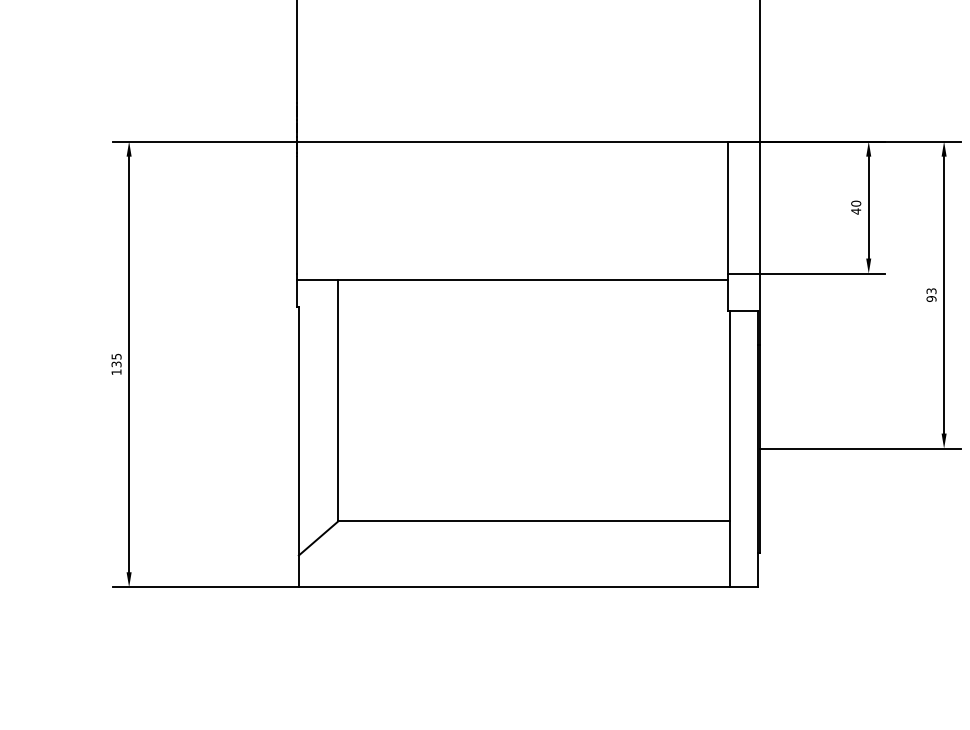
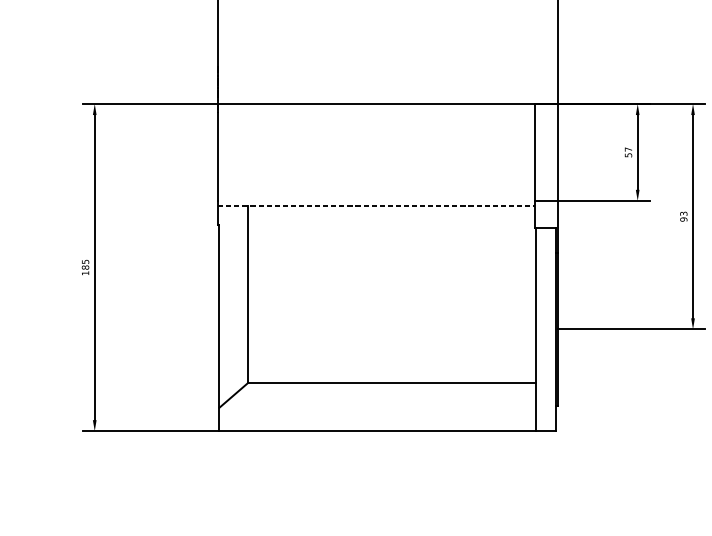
text: (856, 207) -> (628, 152), 40 -> 57
line: (513, 280) -> (376, 205), solid -> dashed
text: (116, 364) -> (85, 267), 135 -> 185

